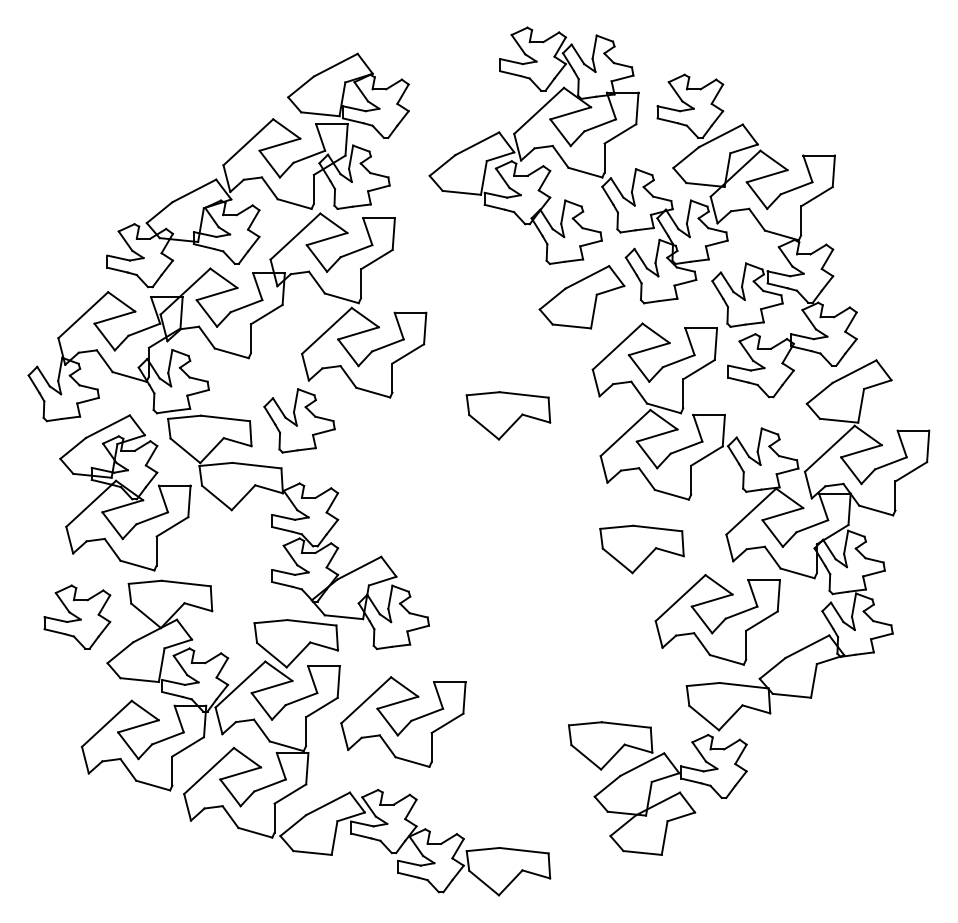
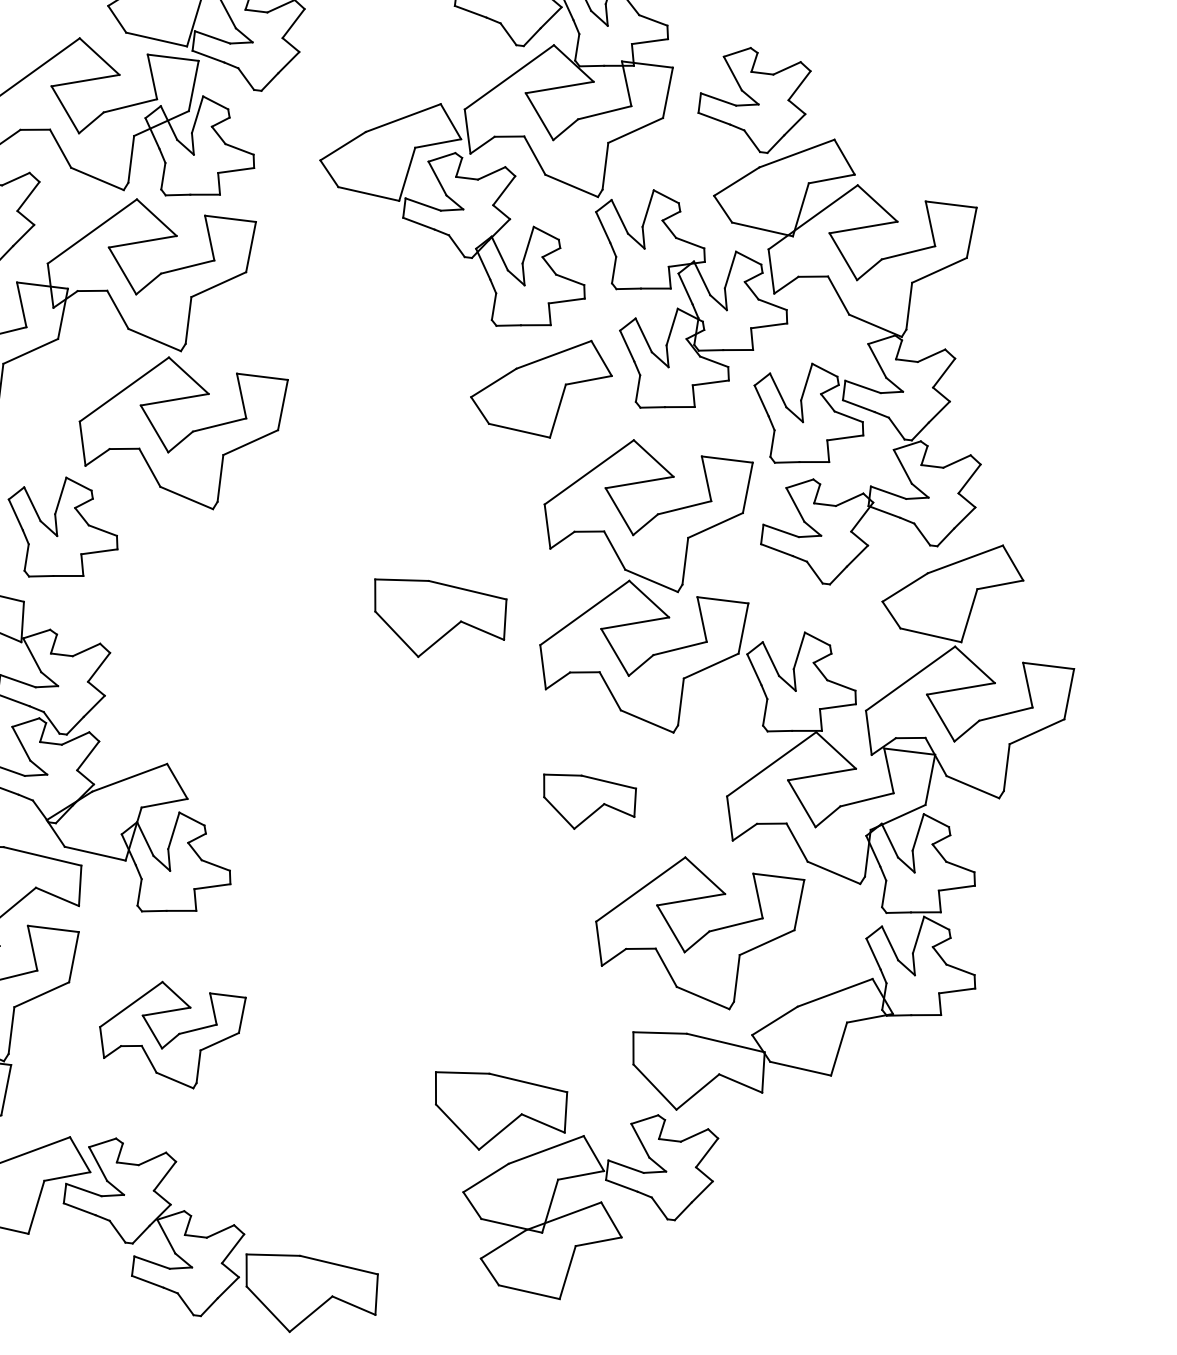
part: (508, 415) -> (438, 620), moved
part: (641, 549) -> (587, 803), size x0.7
part: (403, 721) -> (170, 1033), size x0.7

